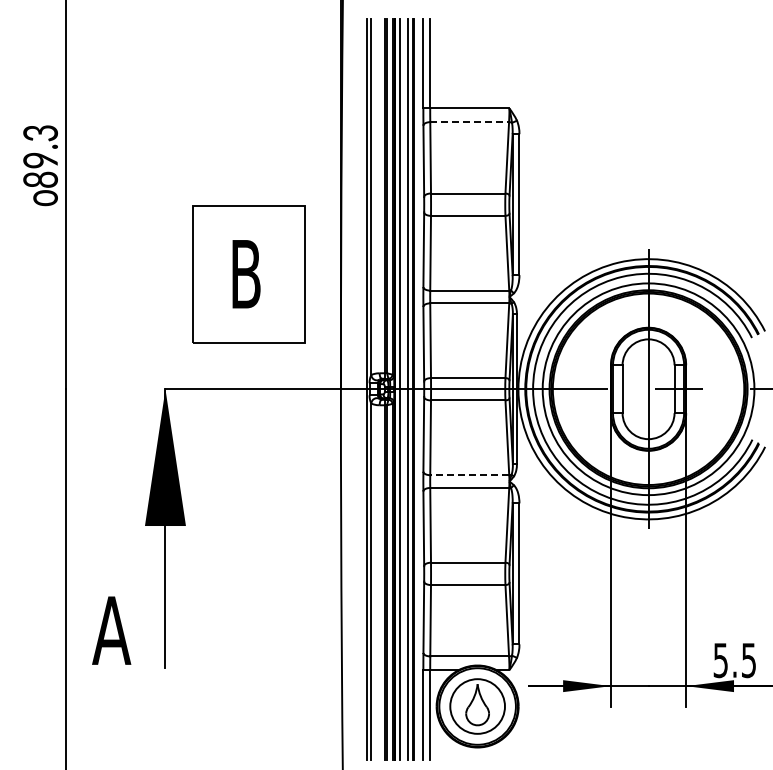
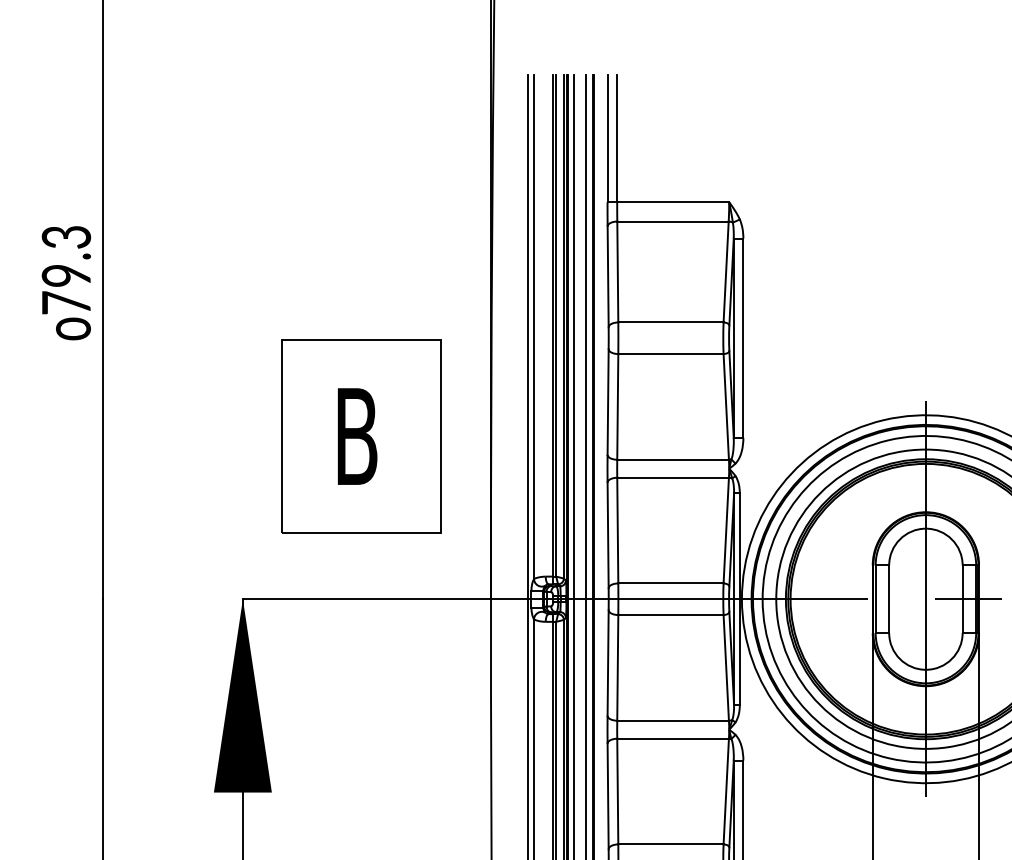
line: (470, 122) -> (674, 222), dashed -> solid
text: (40, 179) -> (66, 302), 89.3 -> 79.3
line: (469, 475) -> (672, 721), dashed -> solid

